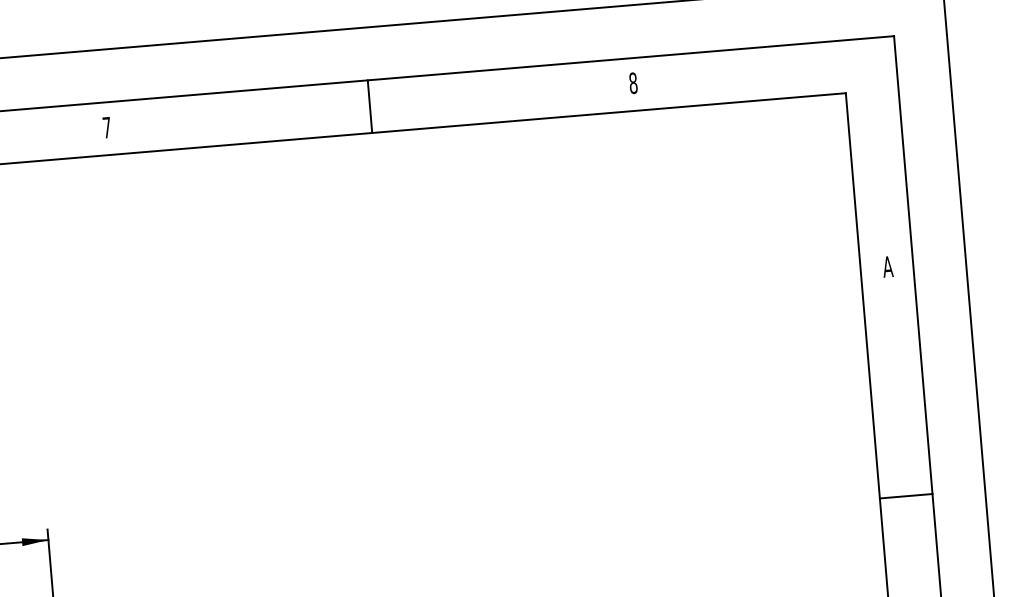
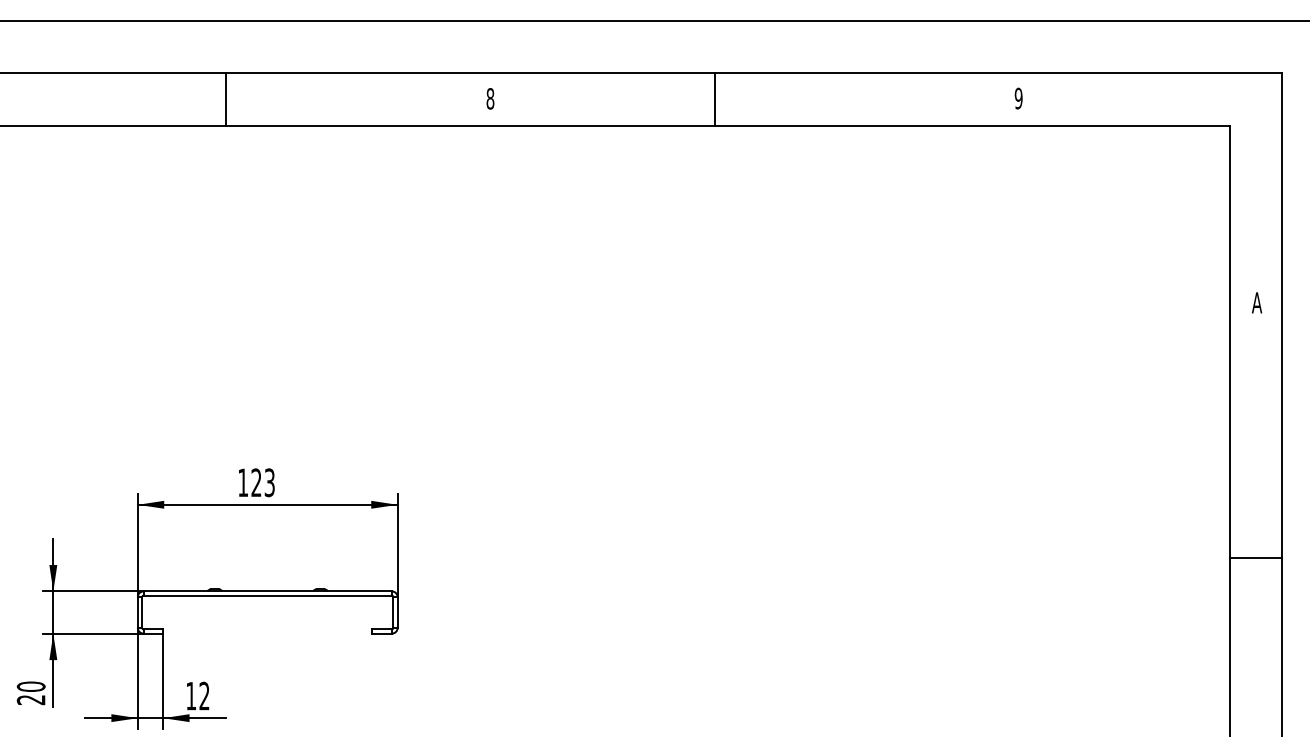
text: (633, 83) -> (1018, 98), 8 -> 9
line: (370, 106) -> (715, 99), moved
text: (106, 127) -> (490, 98), 7 -> 8
line: (905, 495) -> (1255, 557), moved

